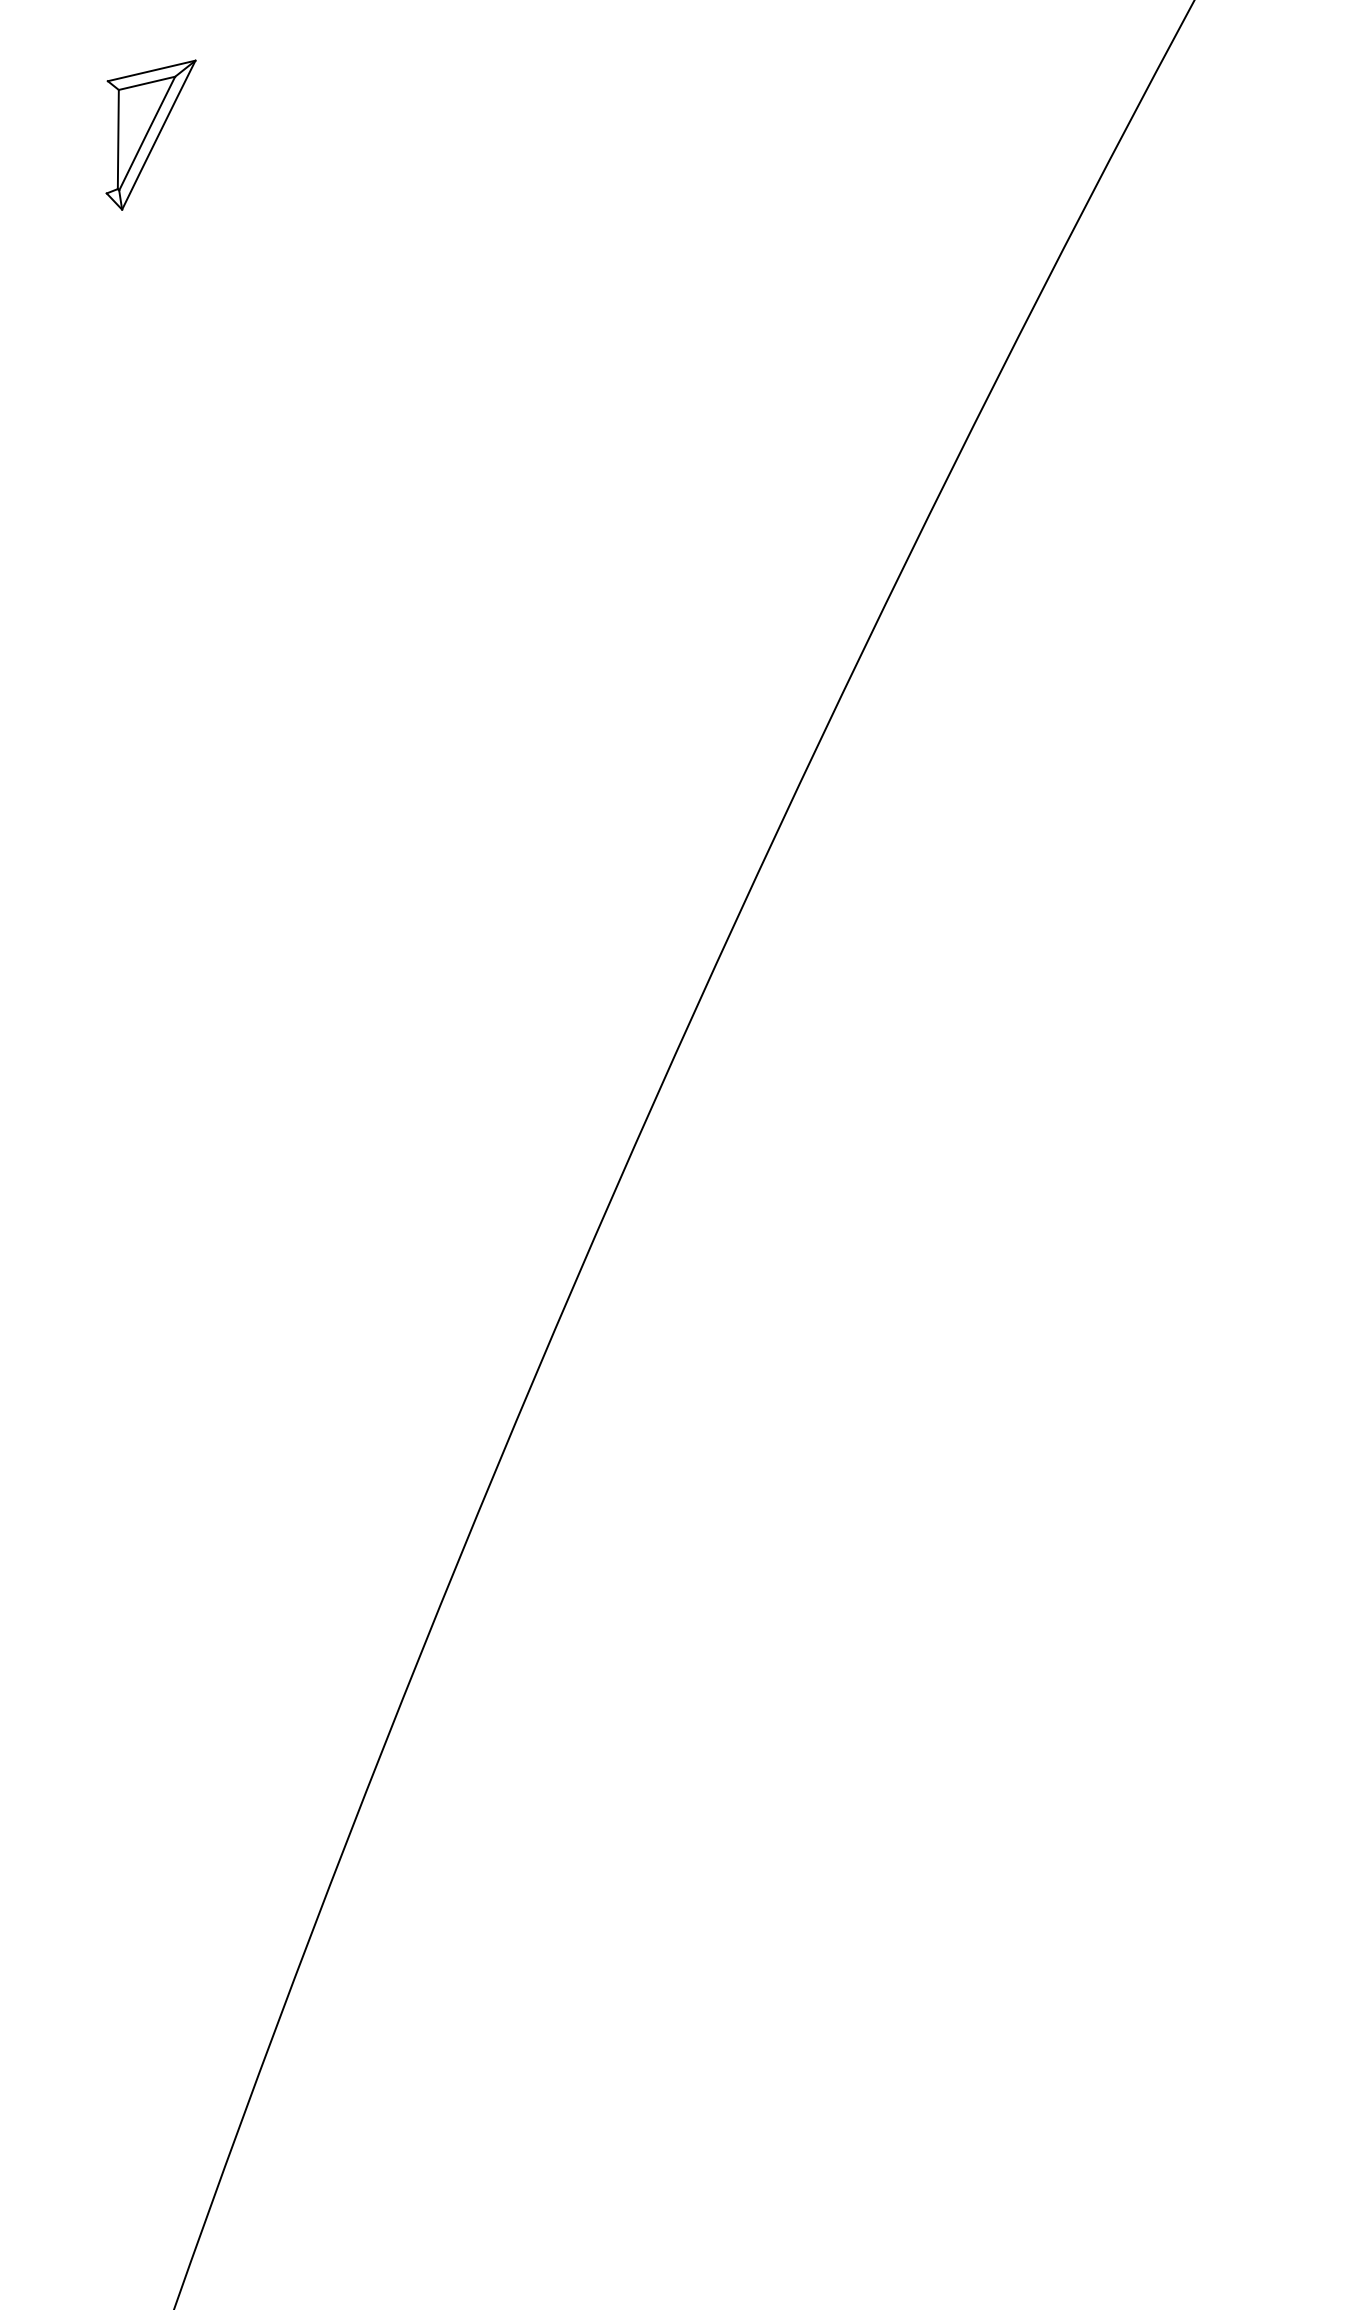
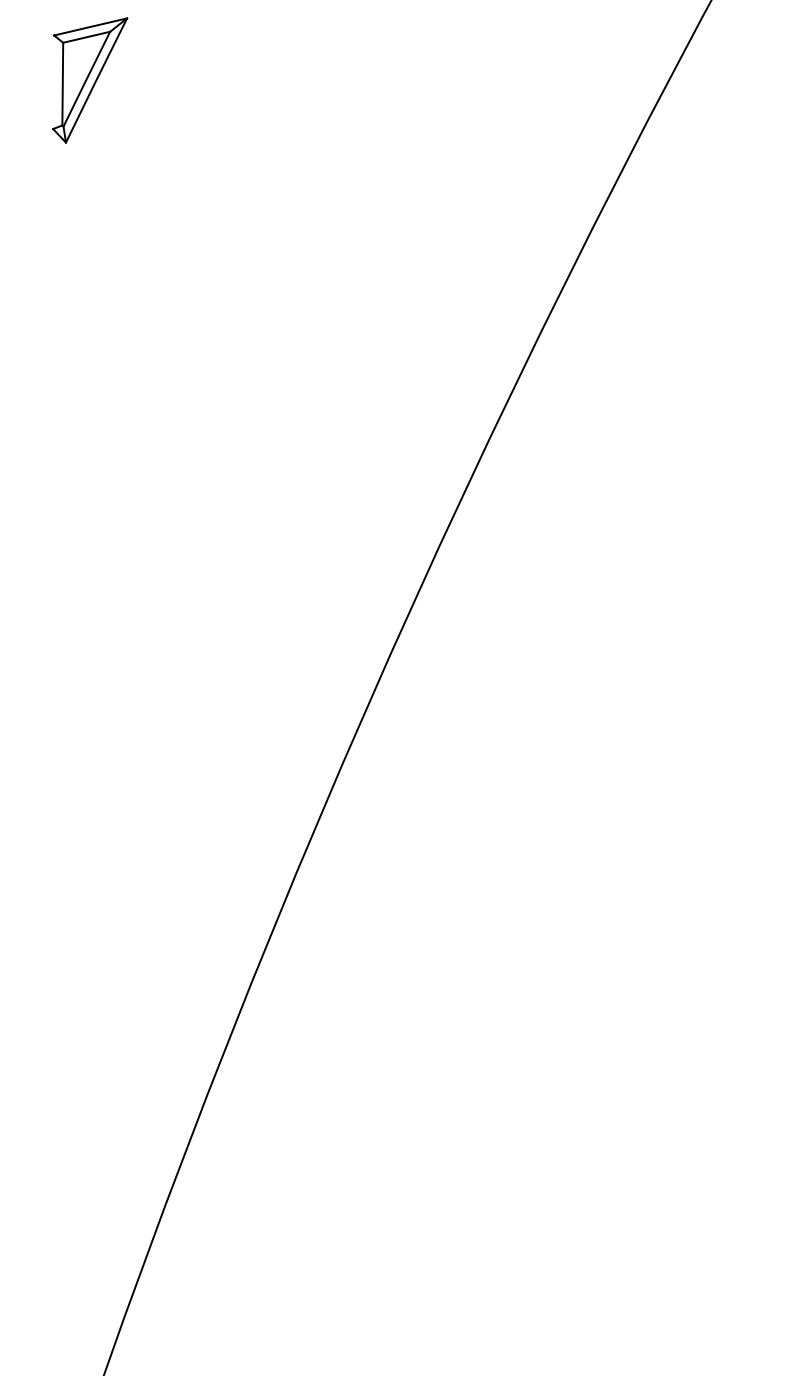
part: (150, 134) -> (89, 80), size x1.4

